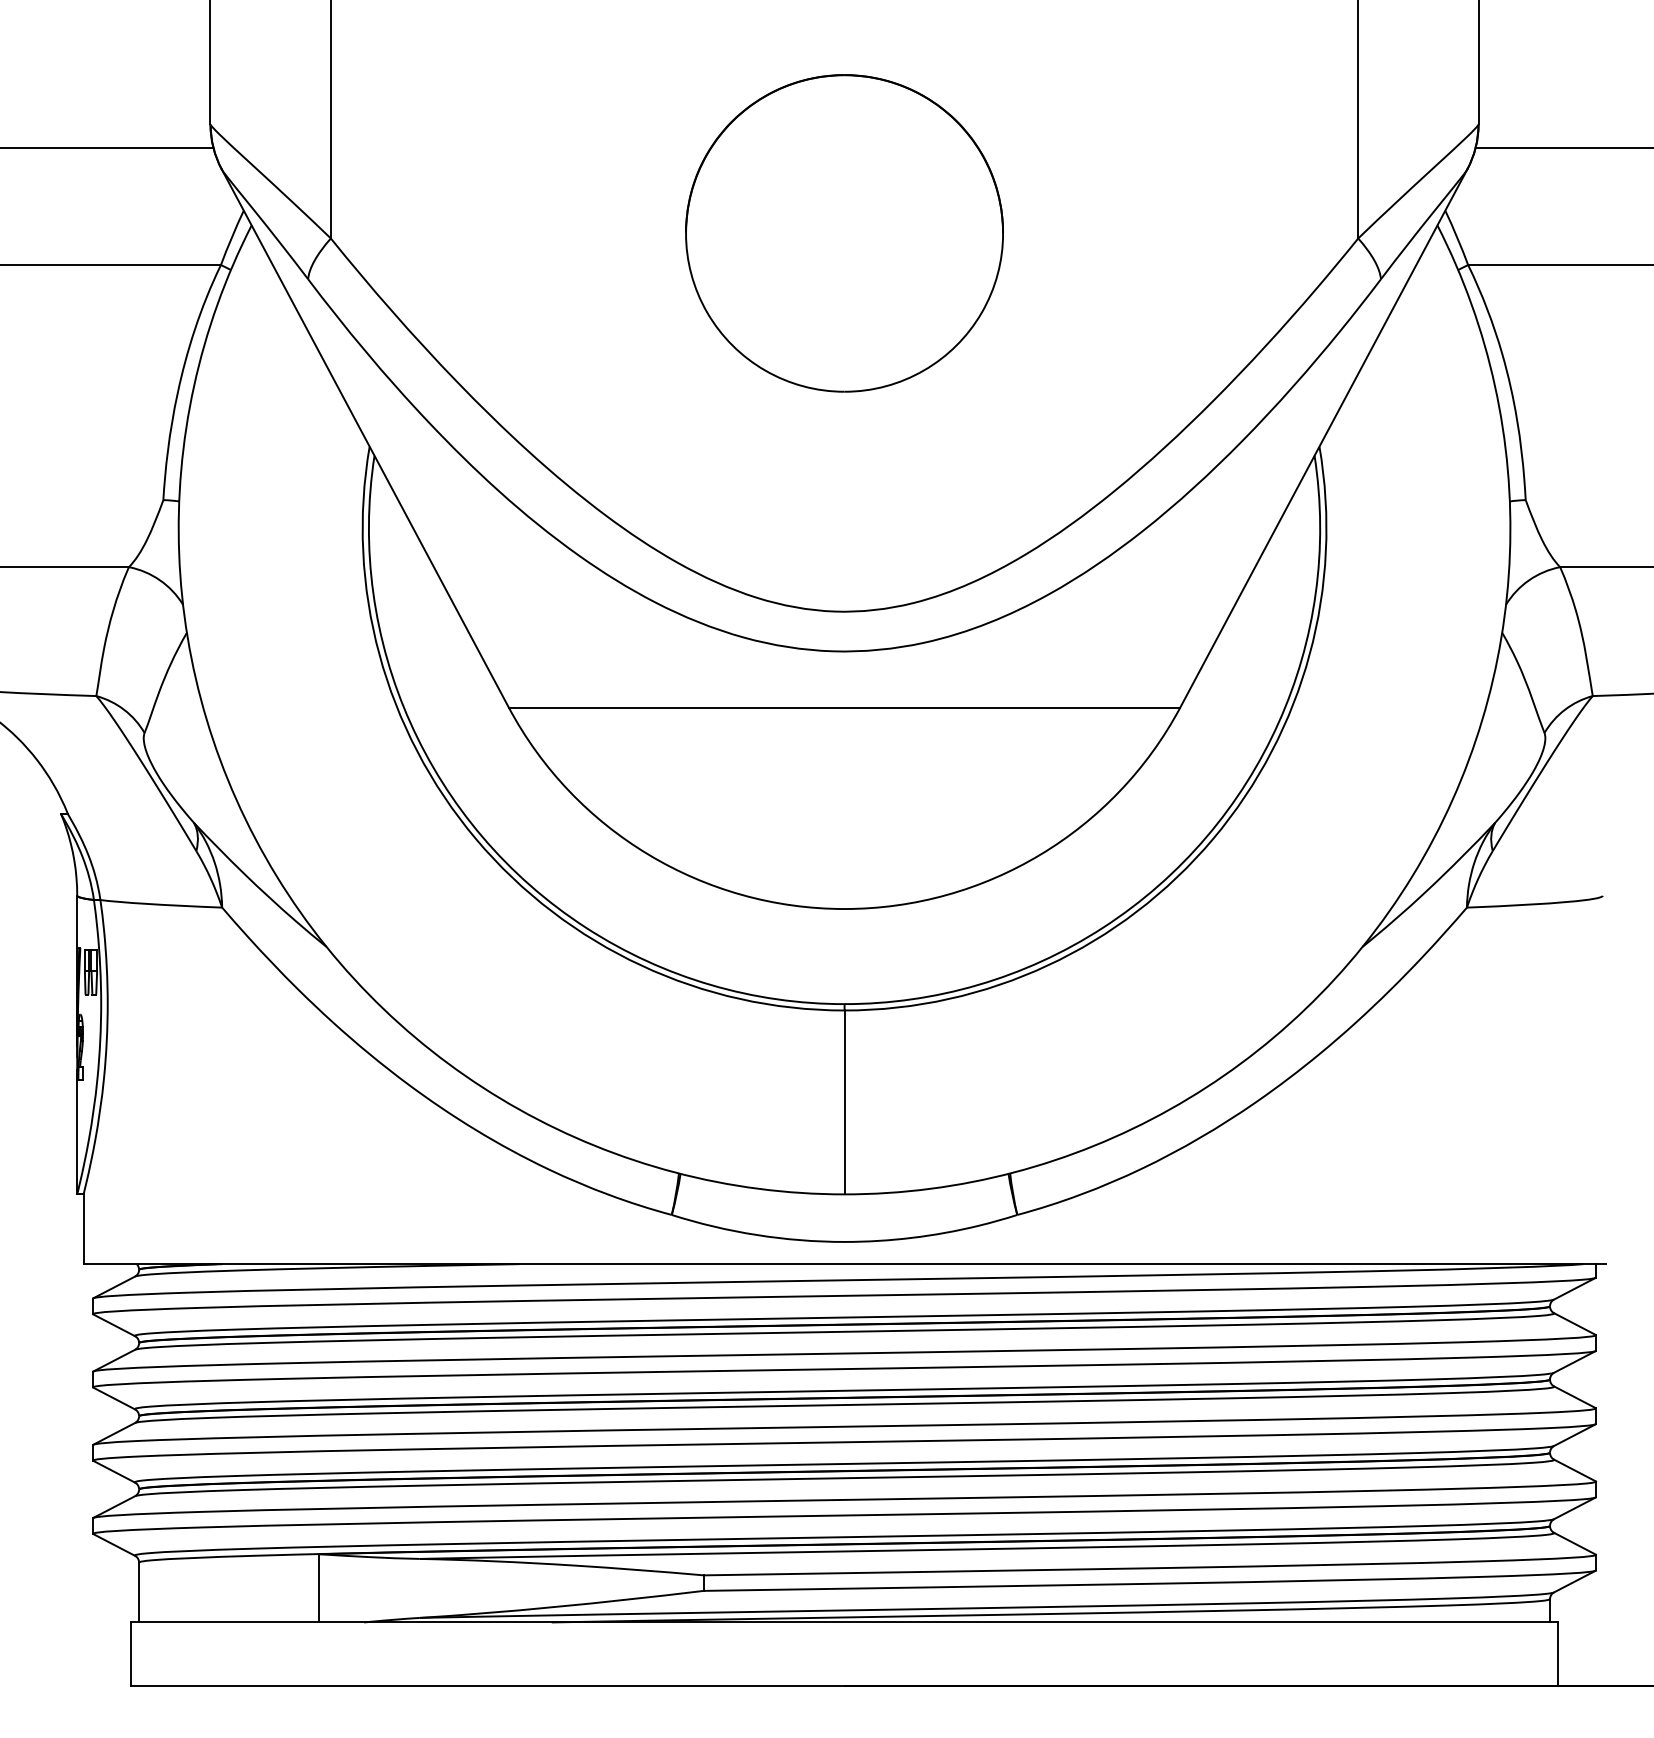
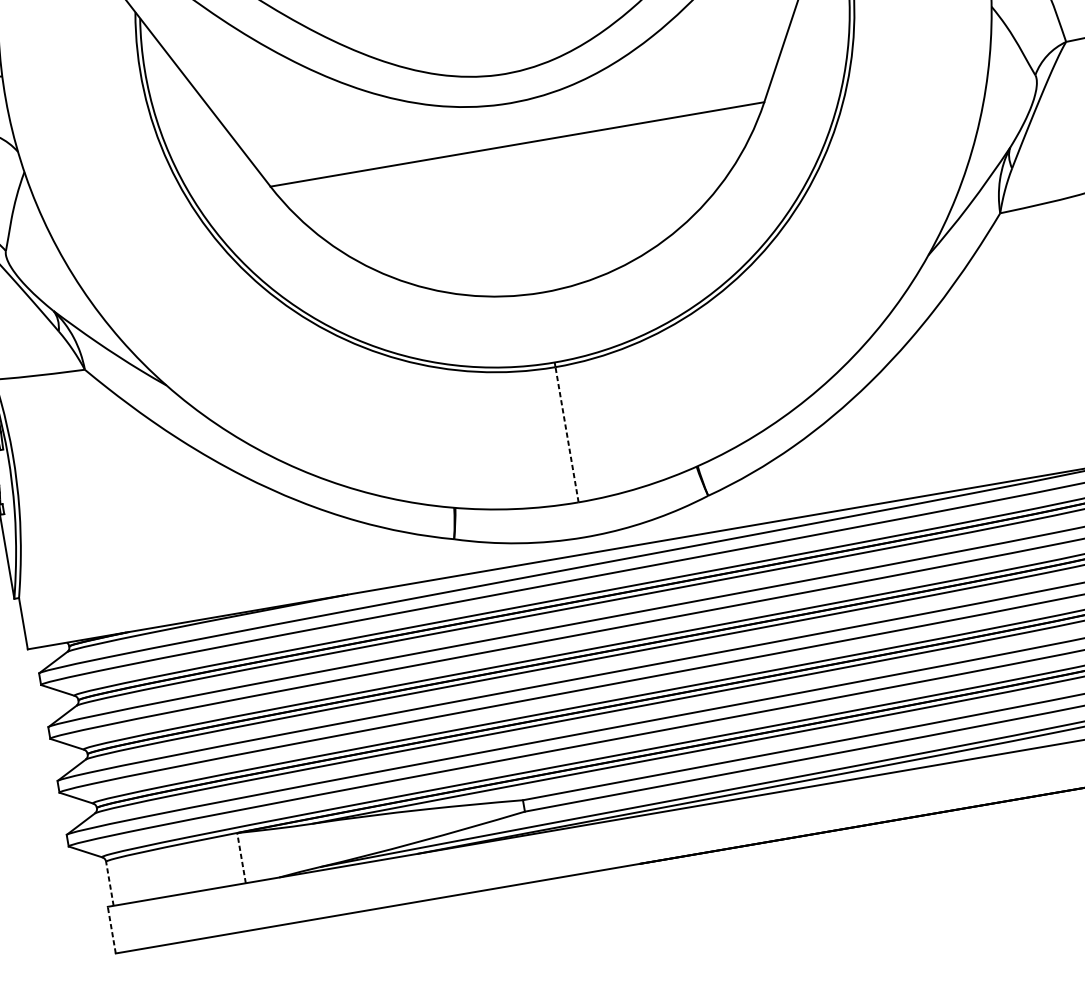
line: (844, 1102) -> (567, 434), solid -> dashed
line: (318, 1587) -> (241, 857), solid -> dashed
line: (139, 1592) -> (110, 883), solid -> dashed
line: (131, 1654) -> (112, 930), solid -> dashed

